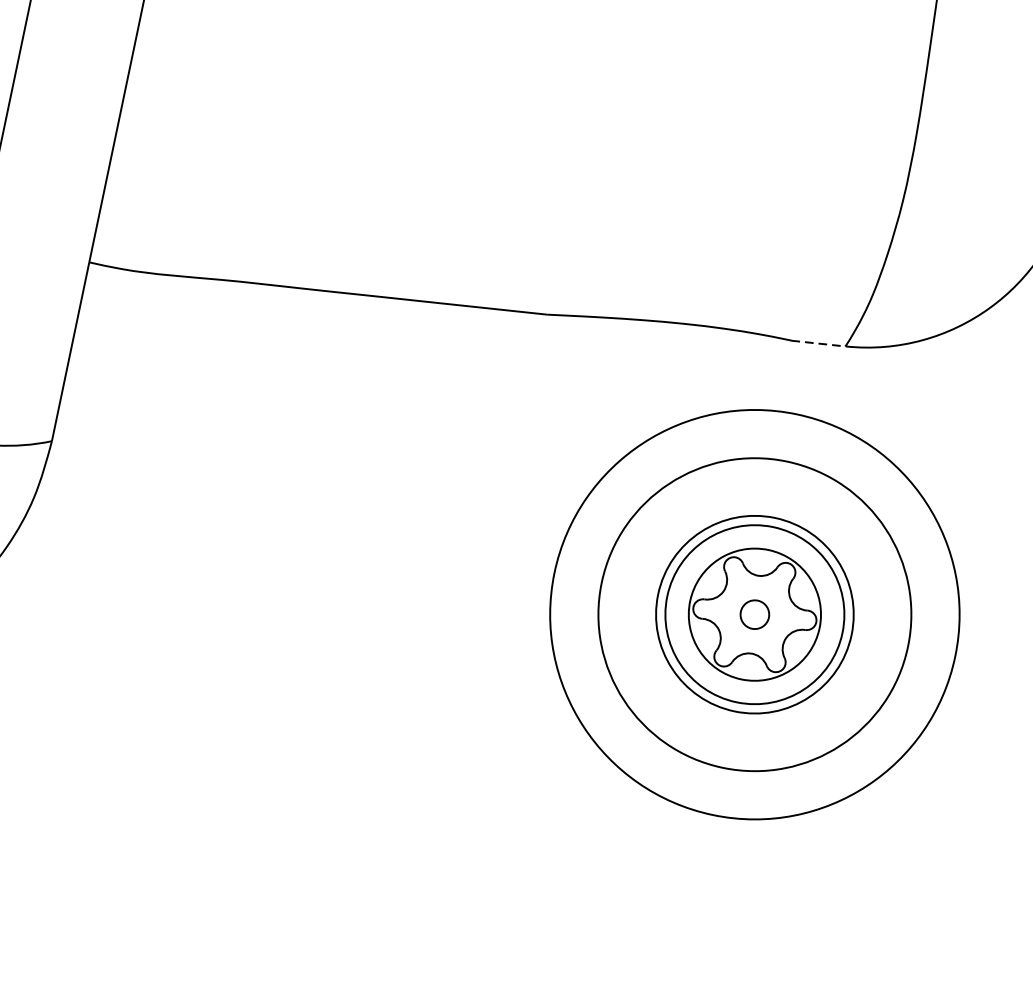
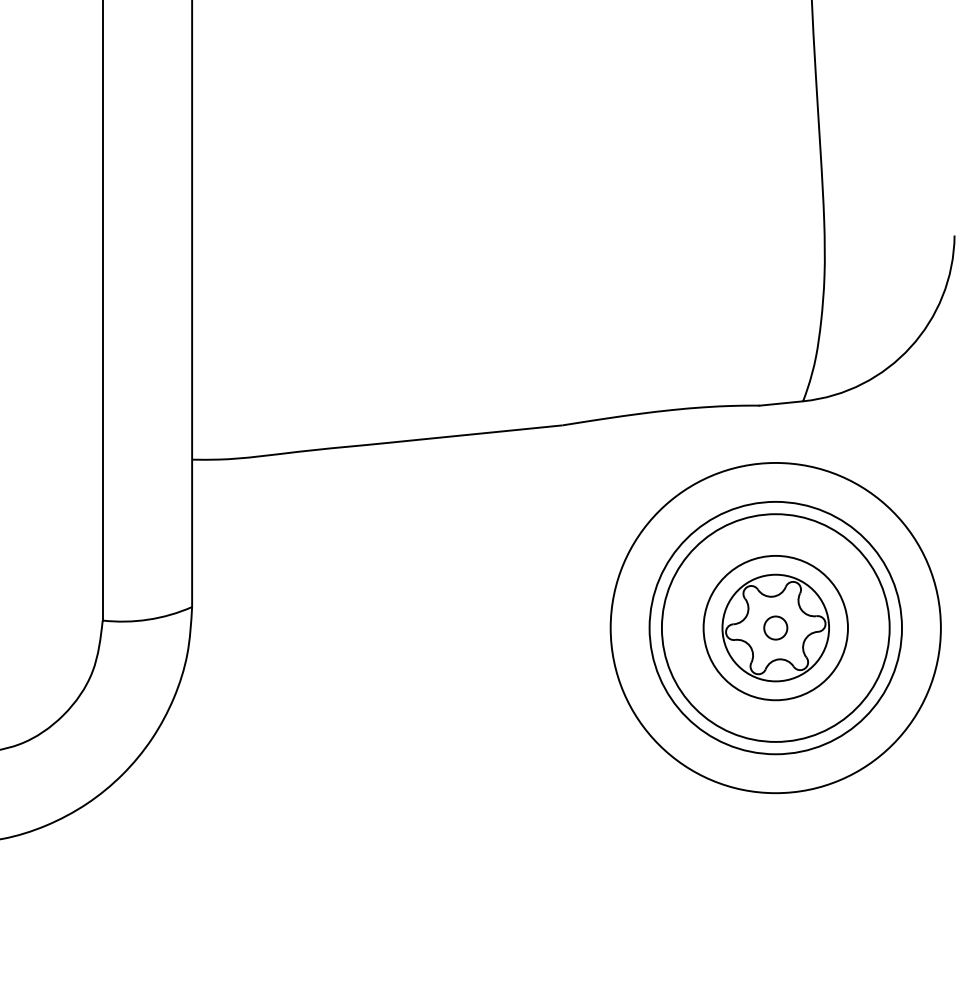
line: (818, 343) -> (781, 403), dashed -> solid
circle: (754, 613) -> (775, 627), size x1.43

